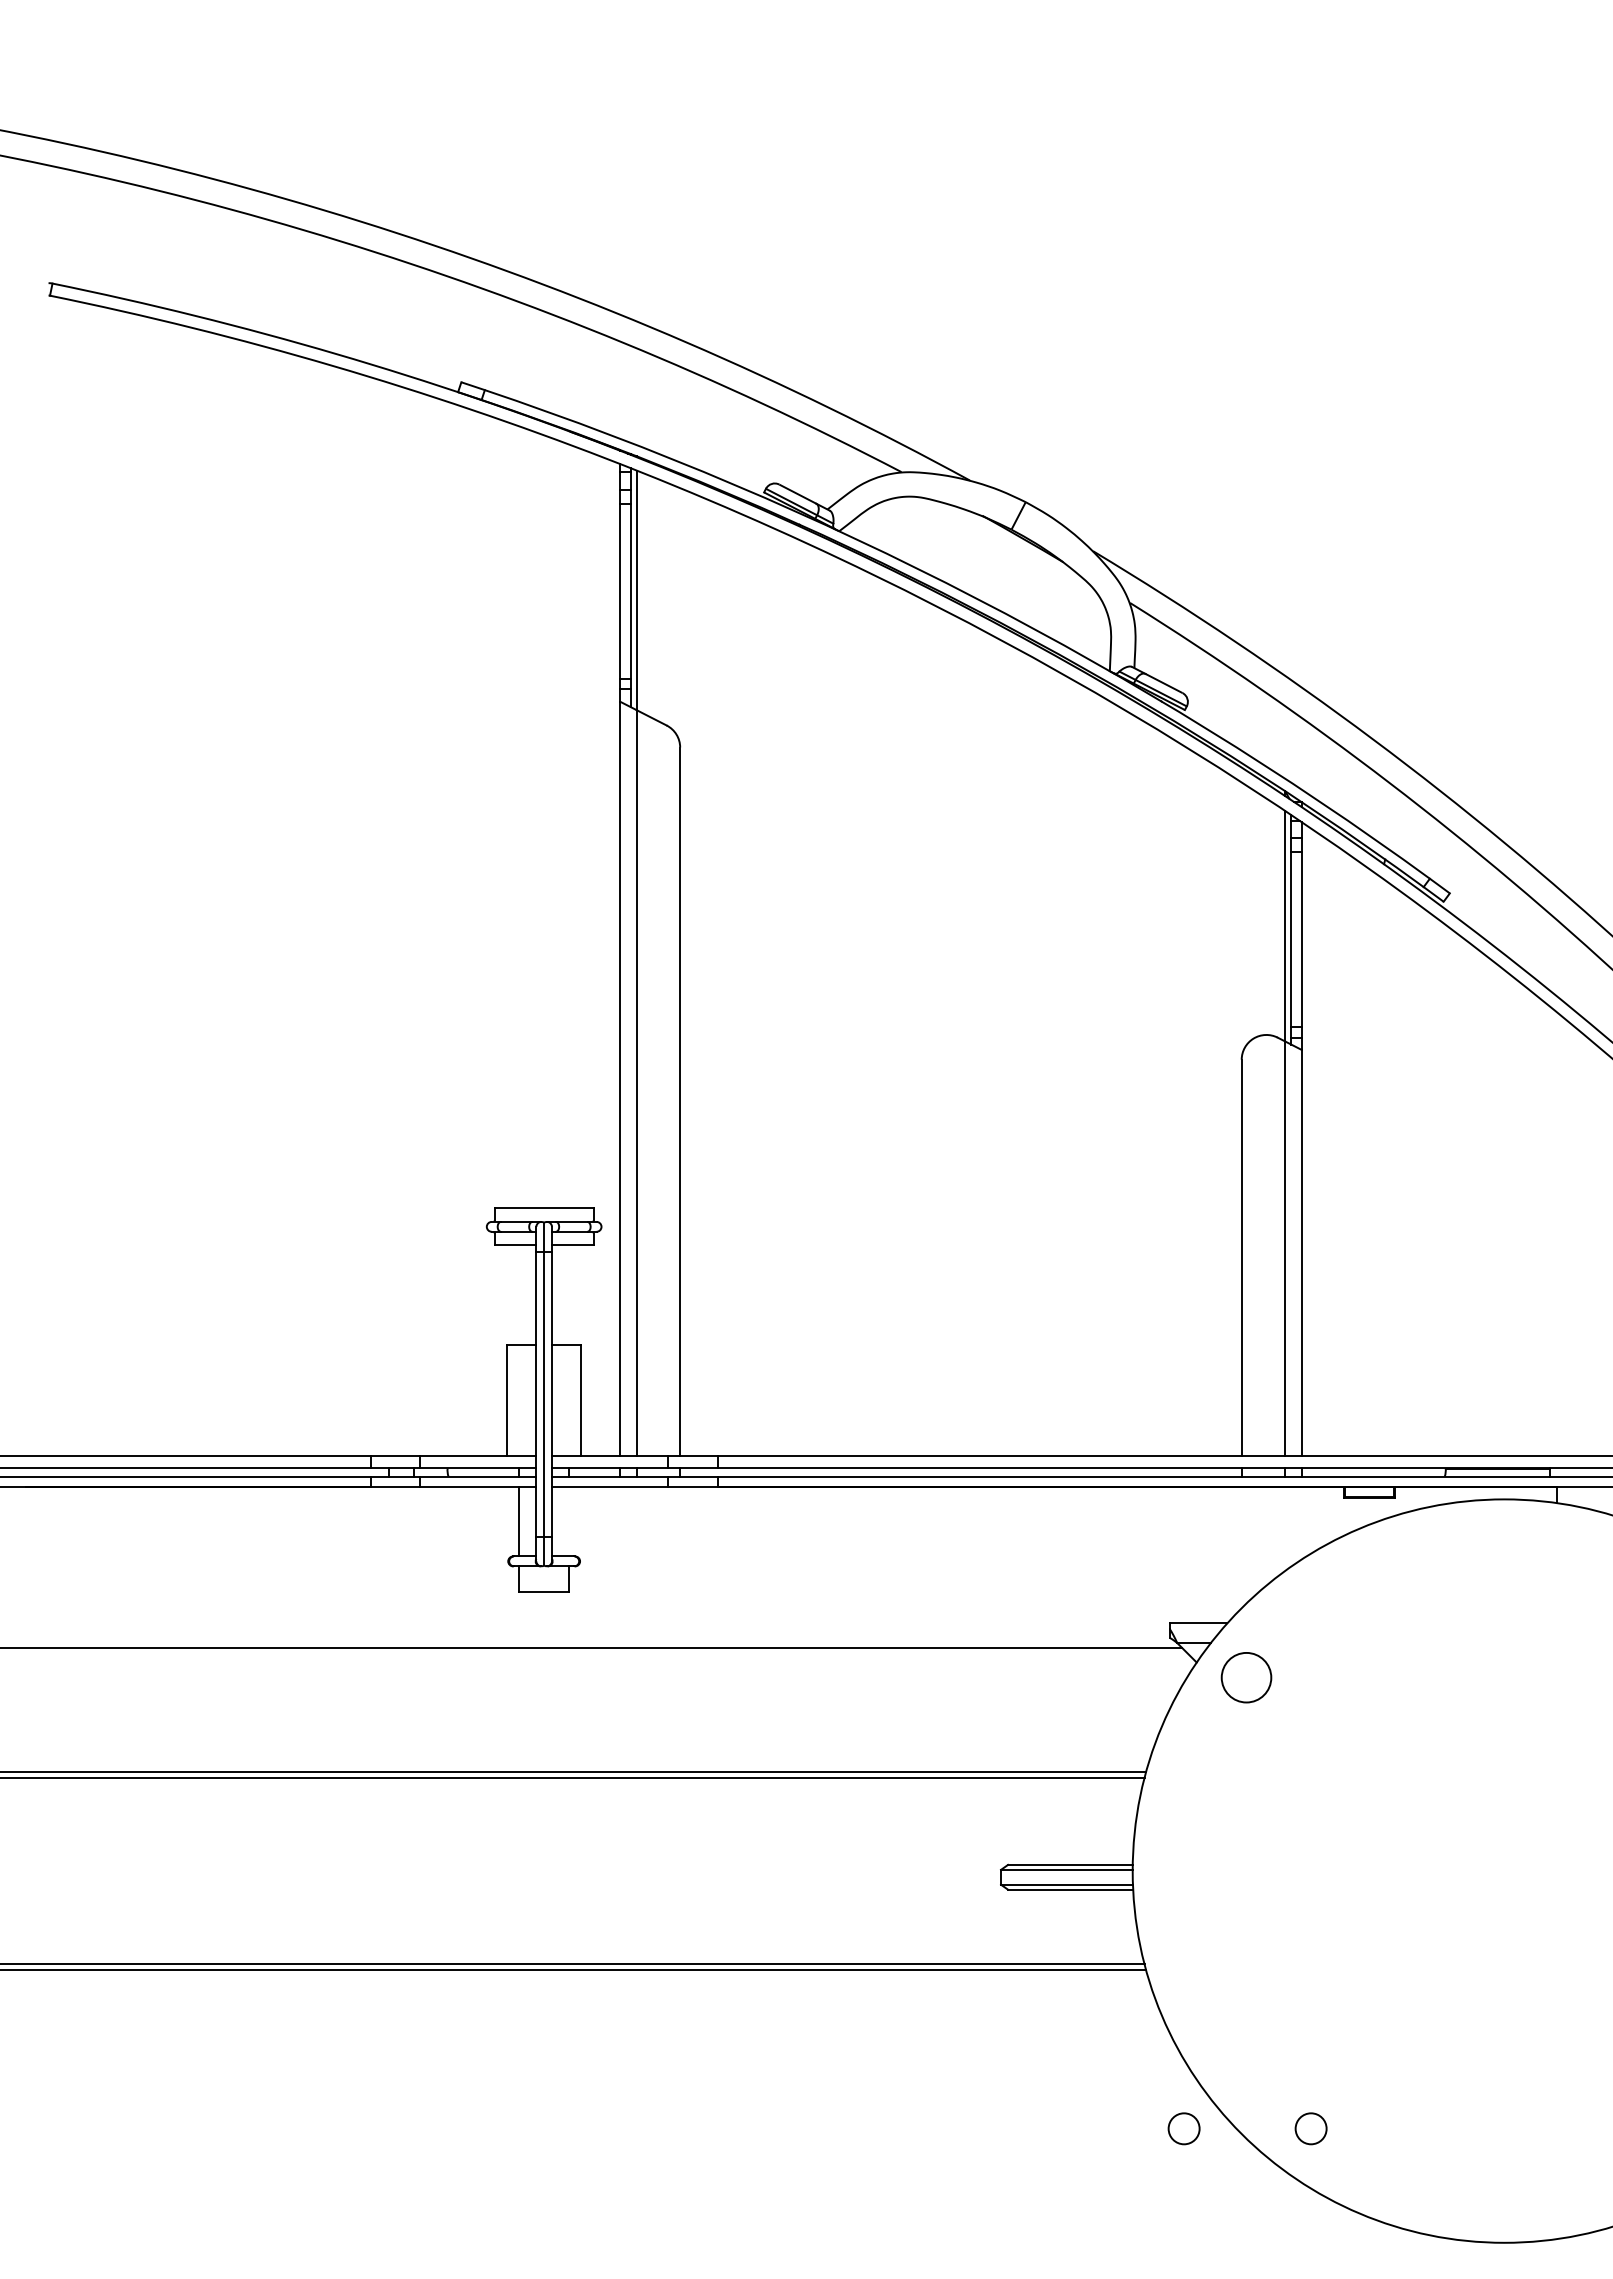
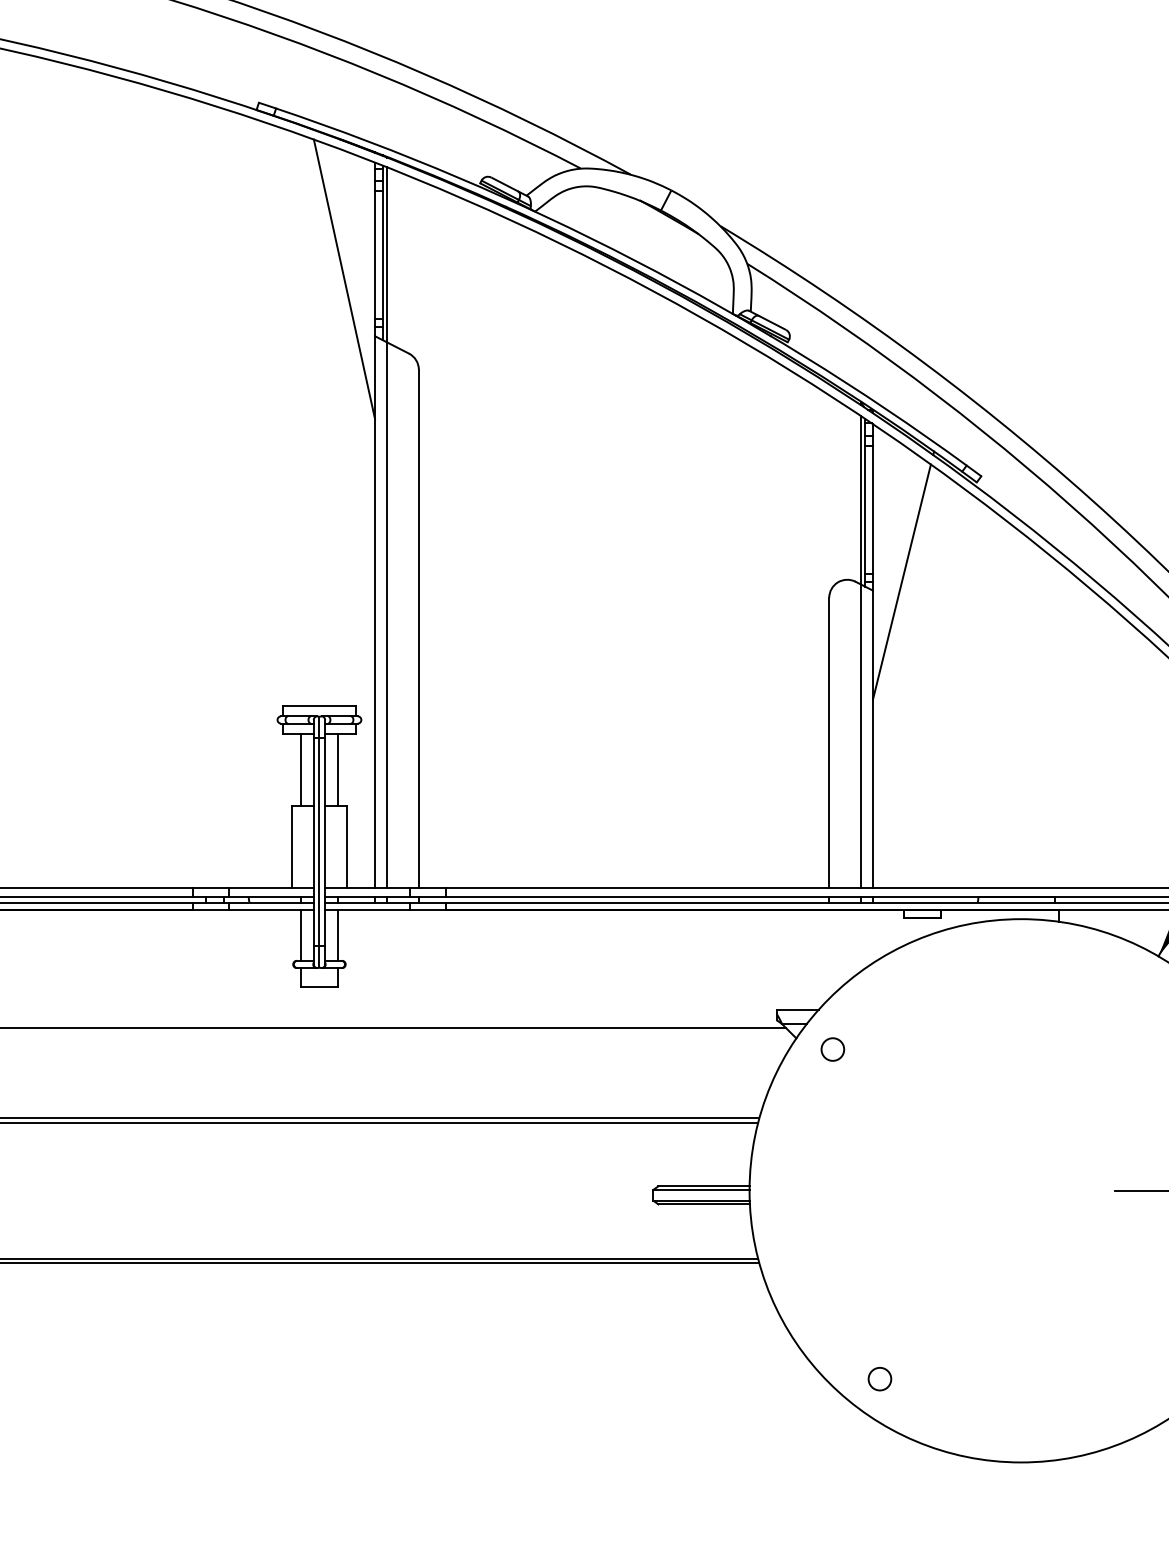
line: (578, 623) -> (344, 279), added
line: (1340, 1037) -> (901, 581), added
line: (519, 1294) -> (301, 769), added
line: (568, 1294) -> (337, 769), added
line: (568, 1521) -> (337, 935), added
circle: (1246, 1677) -> (832, 1049), size x0.62
circle: (1183, 2128) -> (786, 1378), removed

